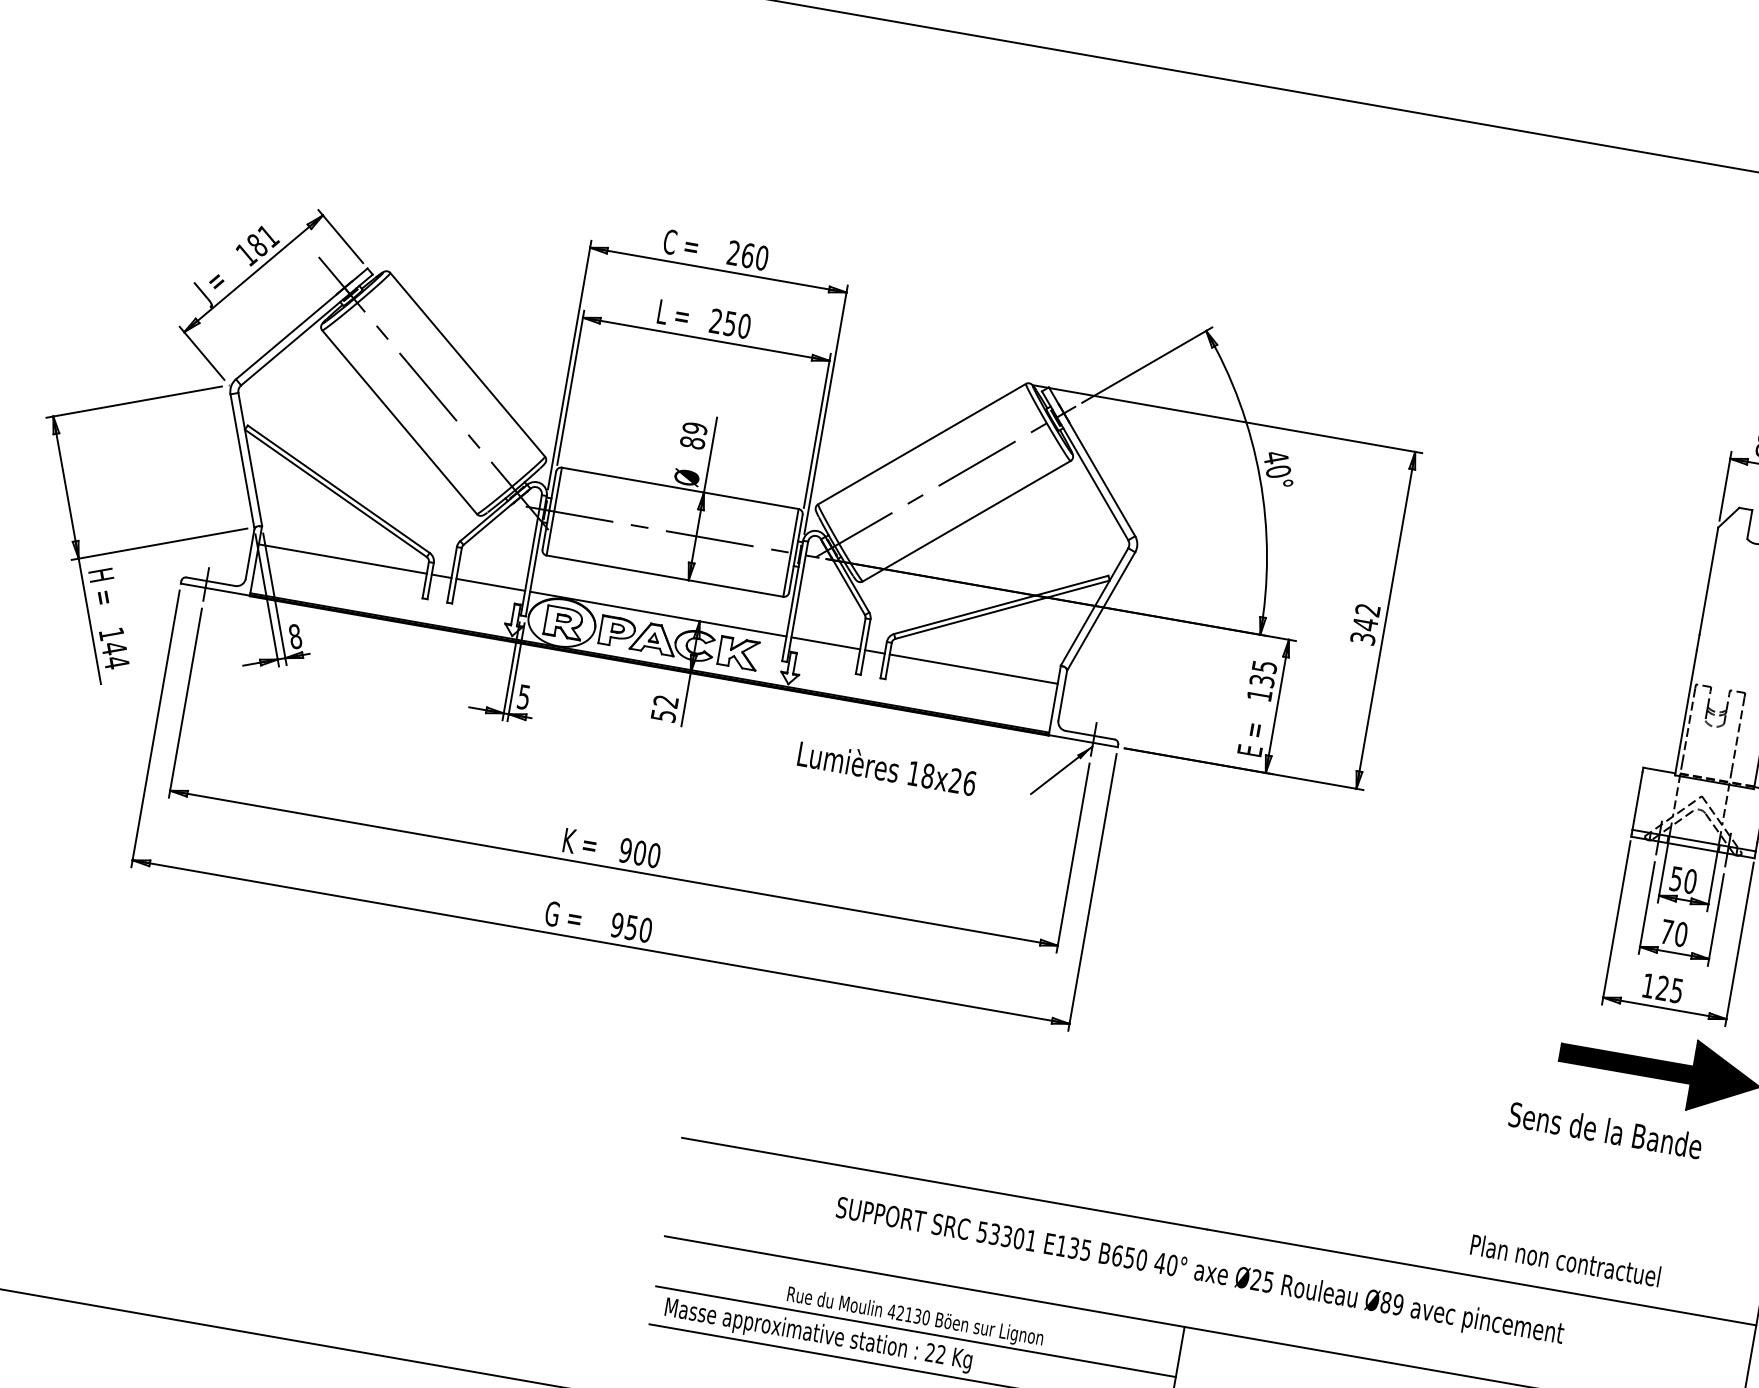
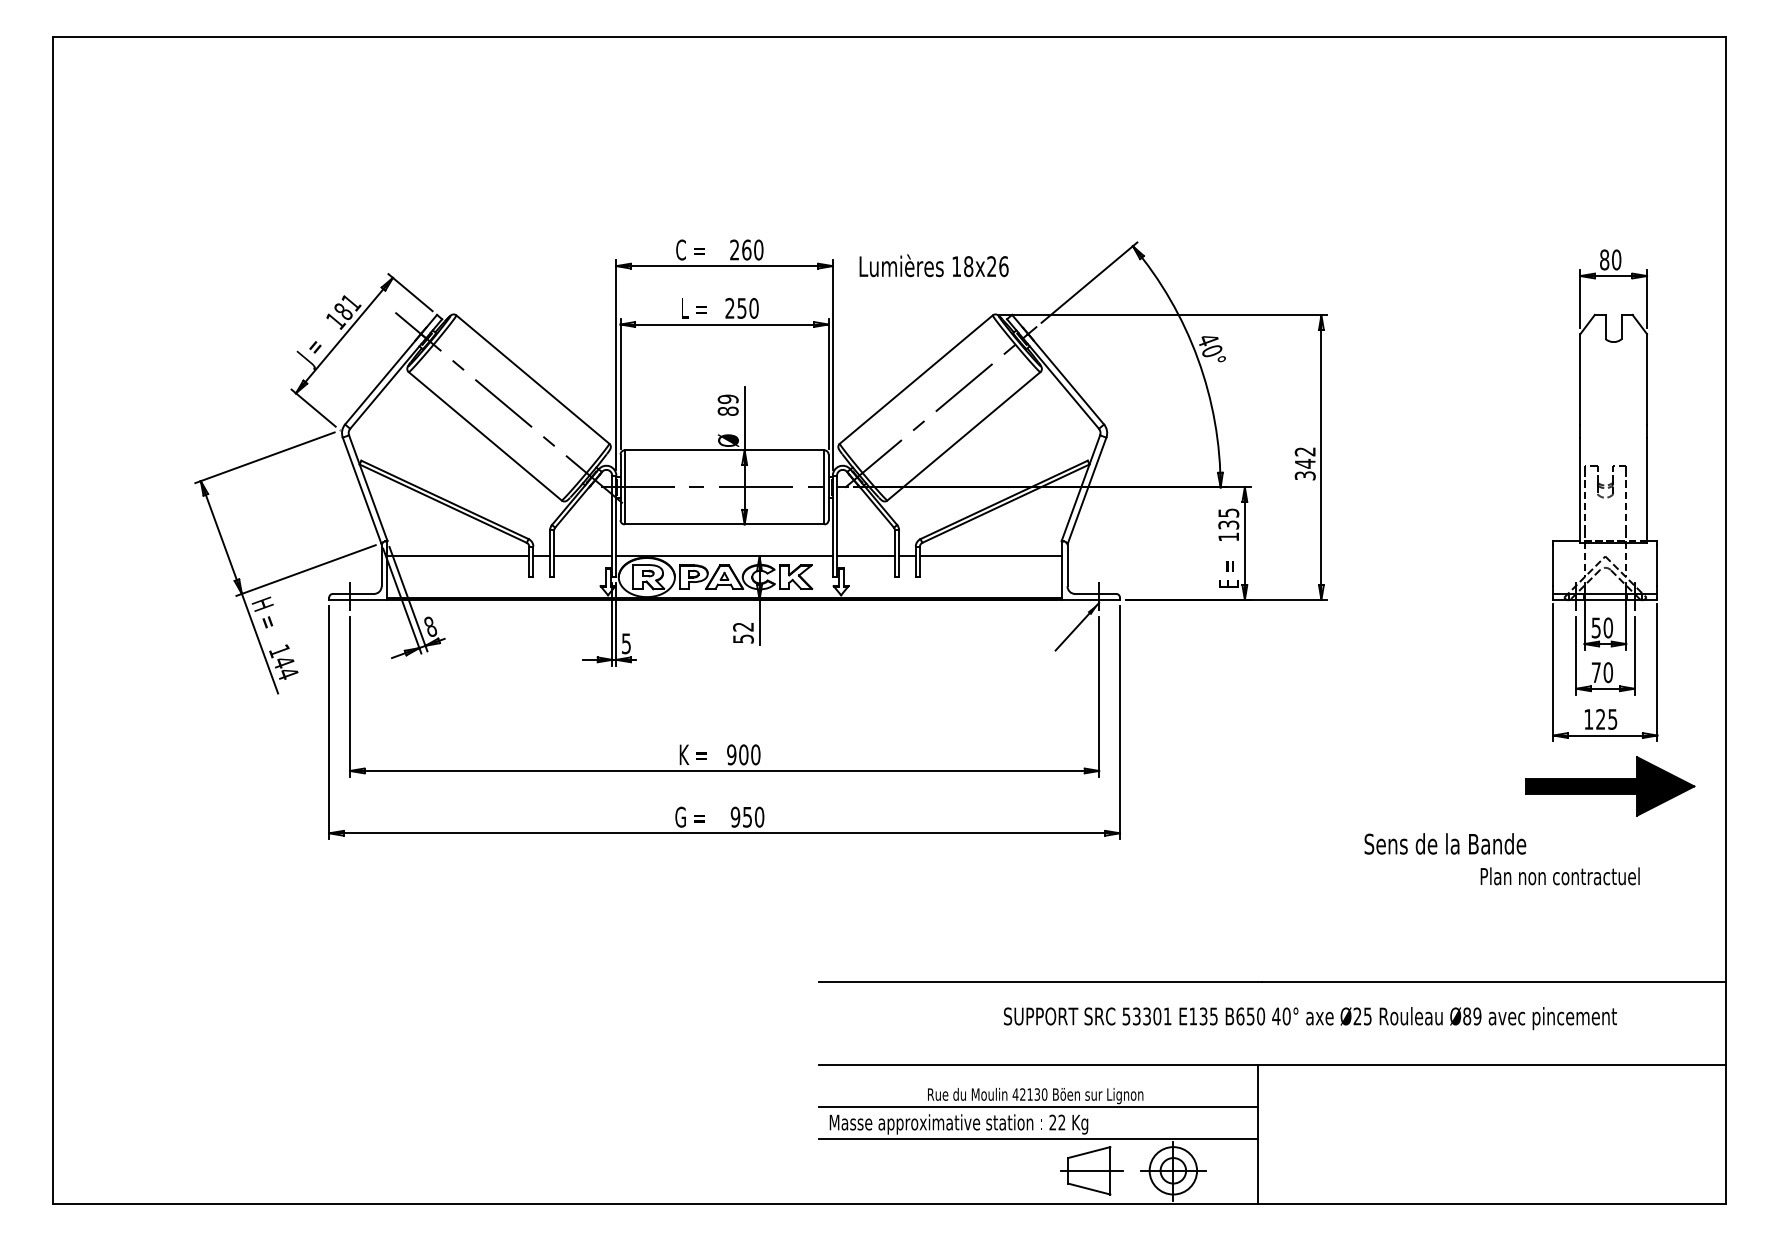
text: (886, 767) -> (933, 265), moved
text: (1605, 1129) -> (1445, 843), moved
text: (1564, 1260) -> (1559, 876), moved
text: (1200, 1272) -> (1310, 1018), moved

